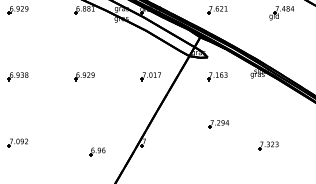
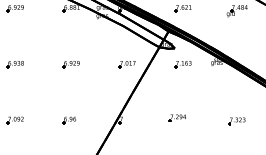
part: (218, 124) -> (177, 118), moved
part: (268, 145) -> (236, 120), moved
part: (97, 151) -> (69, 120), moved

